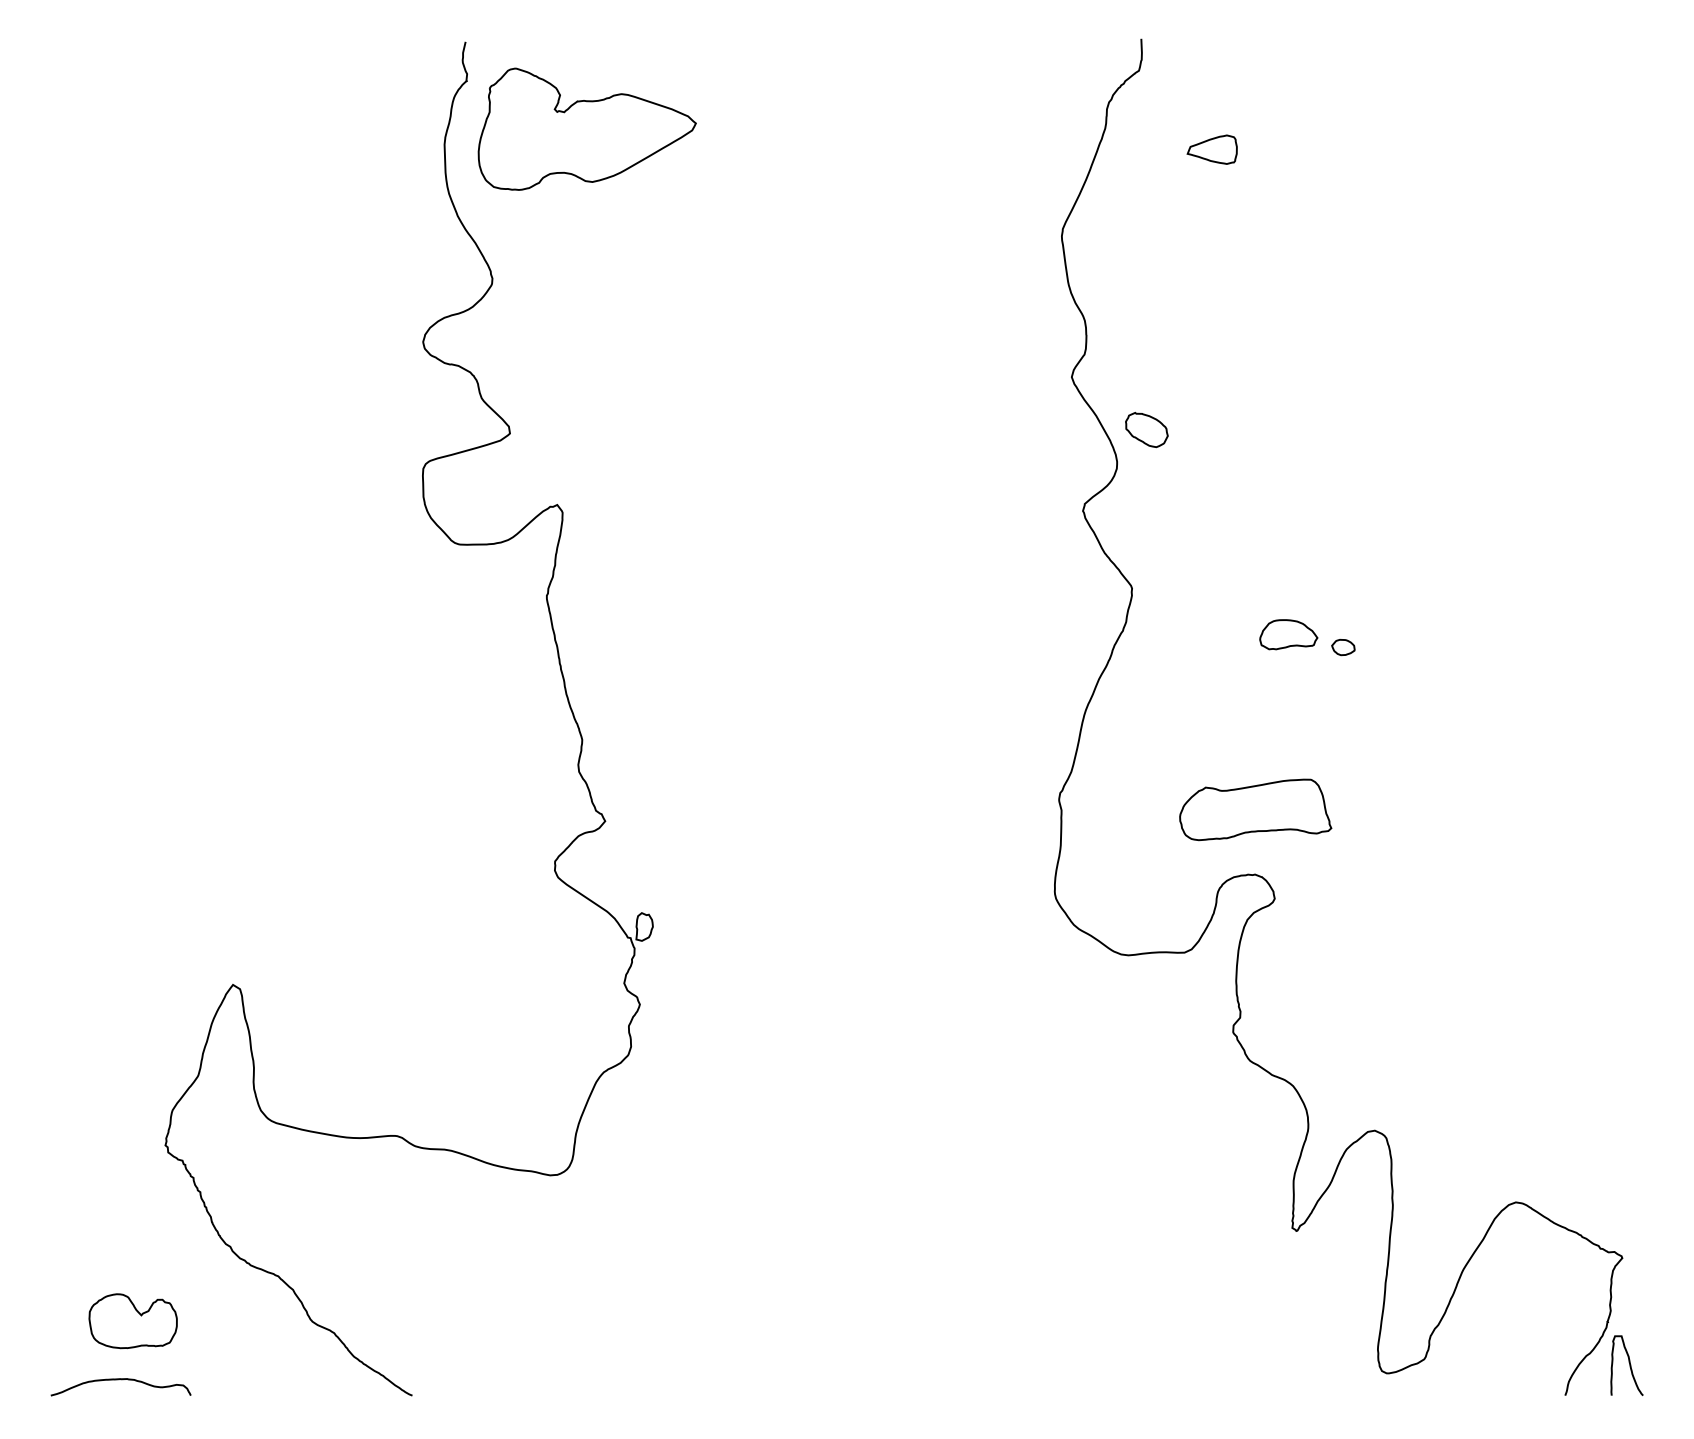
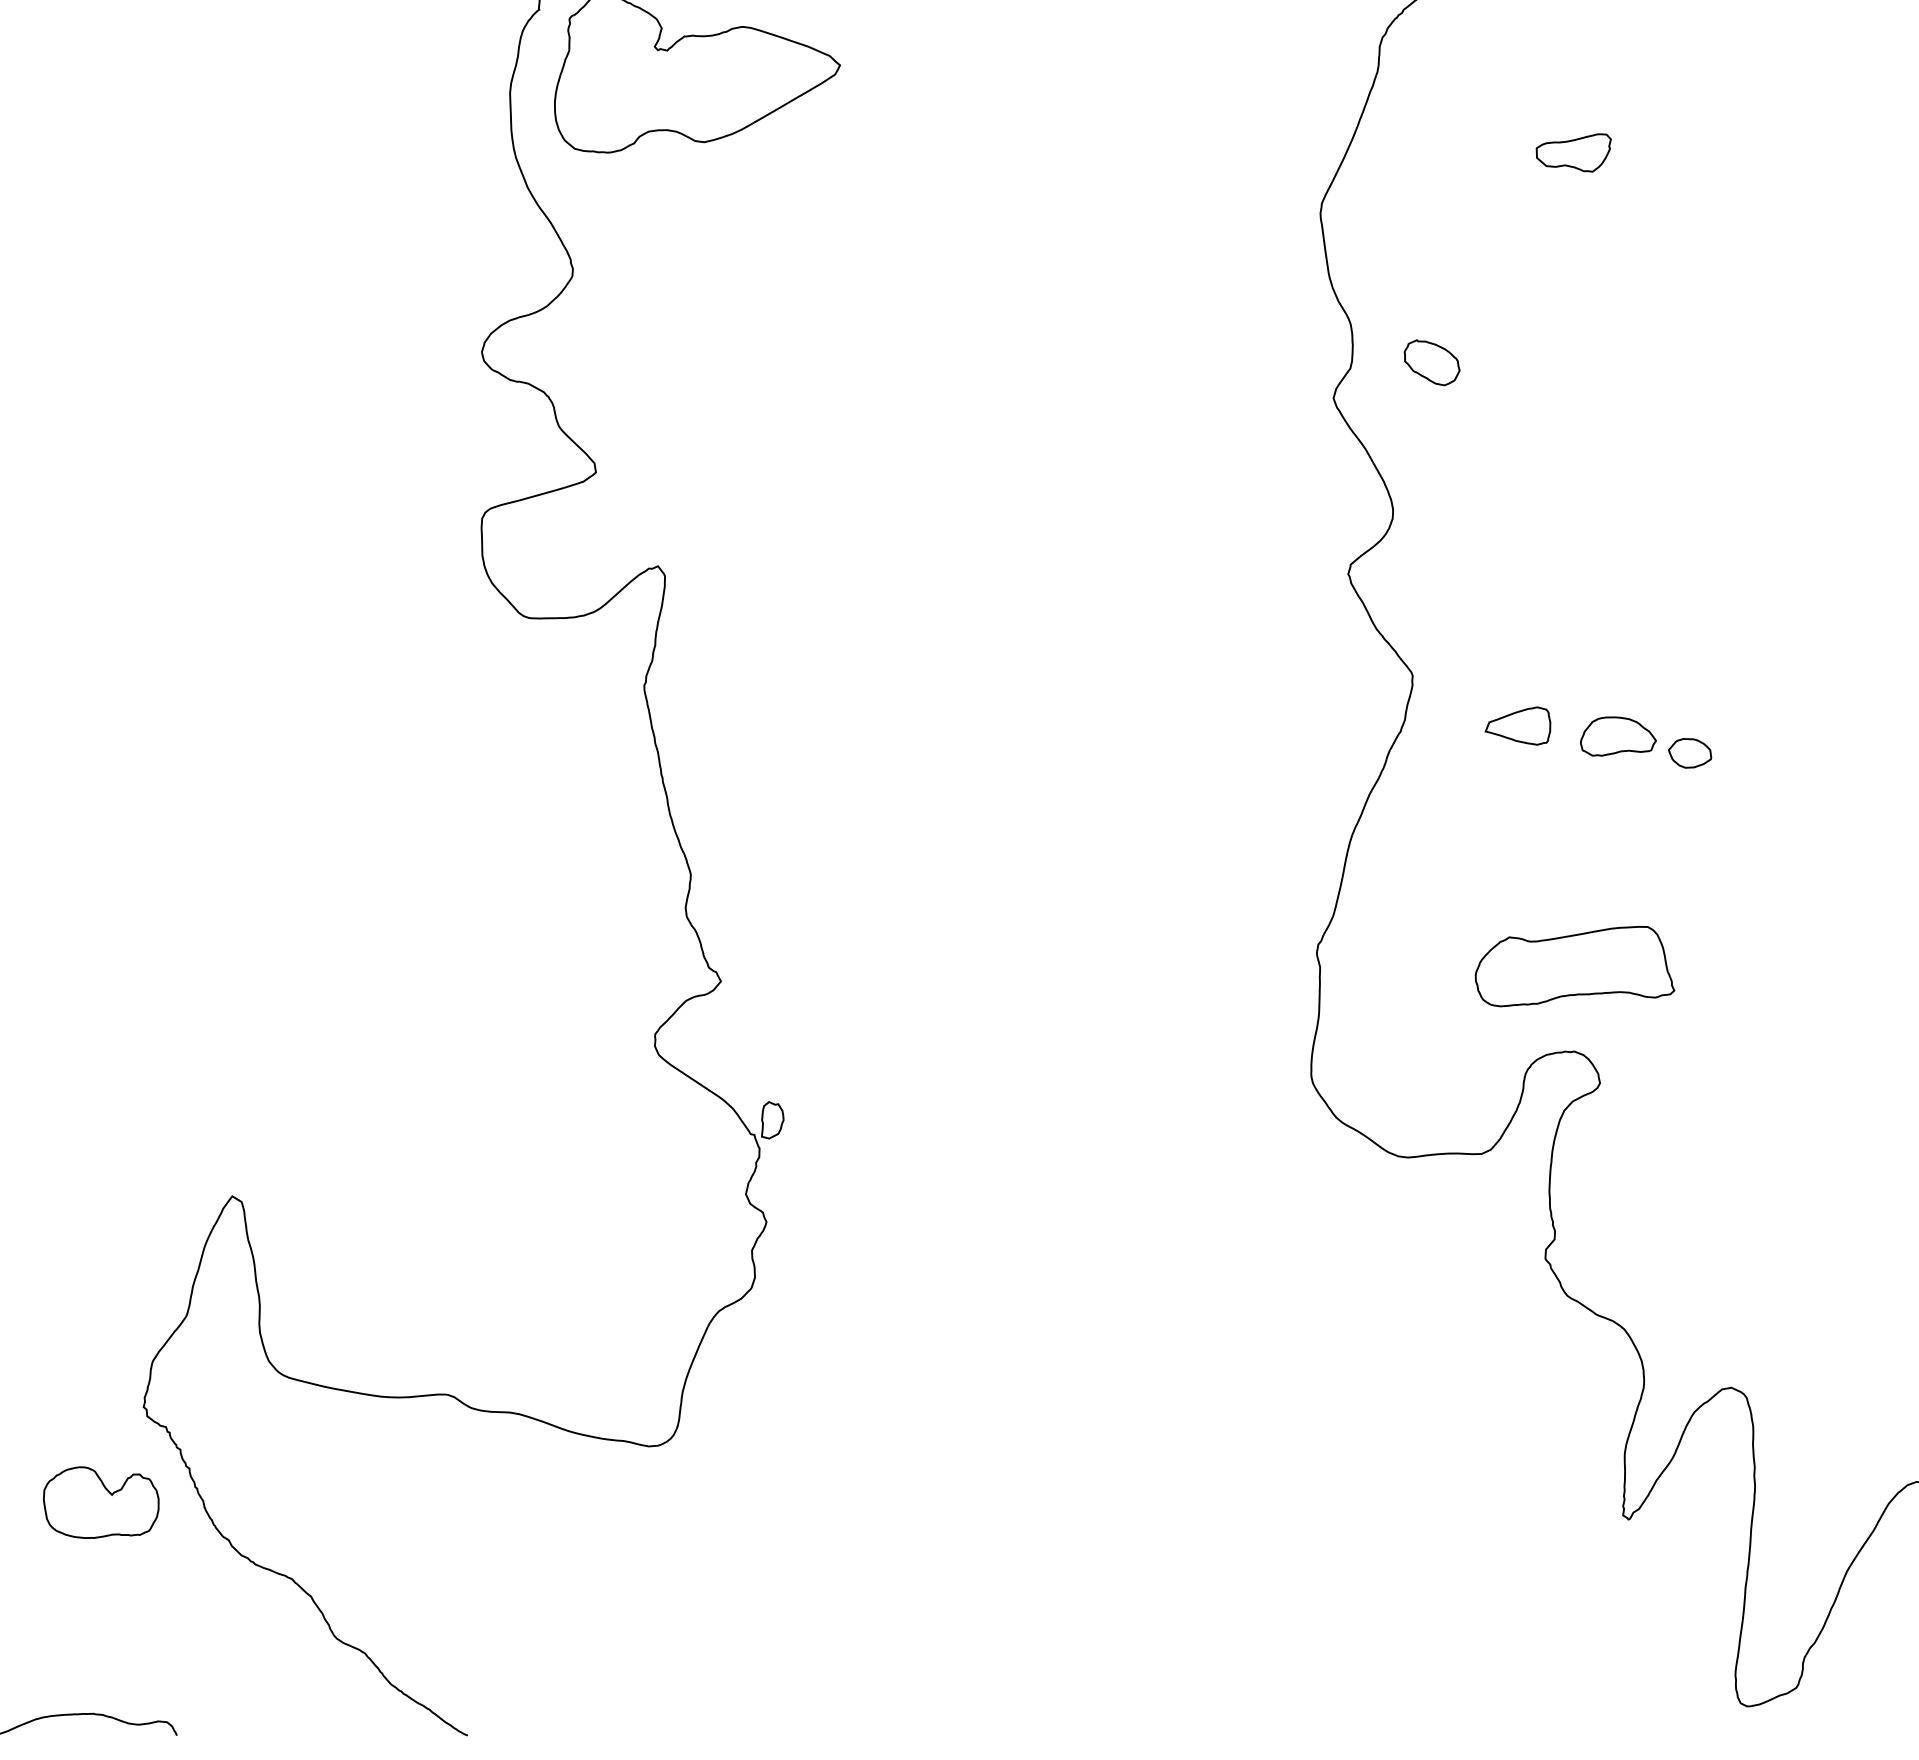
part: (1211, 149) -> (1516, 725), moved
part: (1254, 190) -> (1573, 153), added
part: (1146, 430) -> (1431, 363), moved
part: (1343, 647) -> (1690, 753), size x1.43
part: (132, 1321) -> (100, 1503), moved

